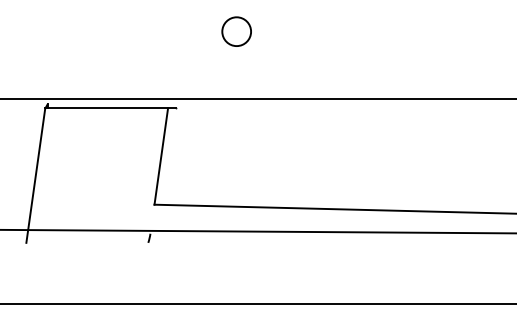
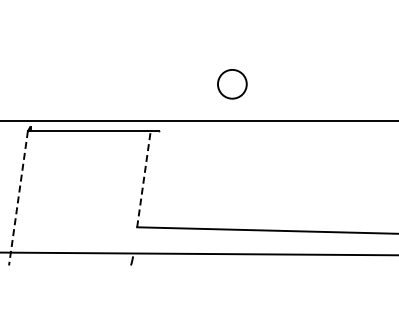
circle: (236, 31) -> (232, 84), moved
line: (161, 156) -> (144, 179), solid -> dashed
line: (35, 175) -> (18, 198), solid -> dashed

